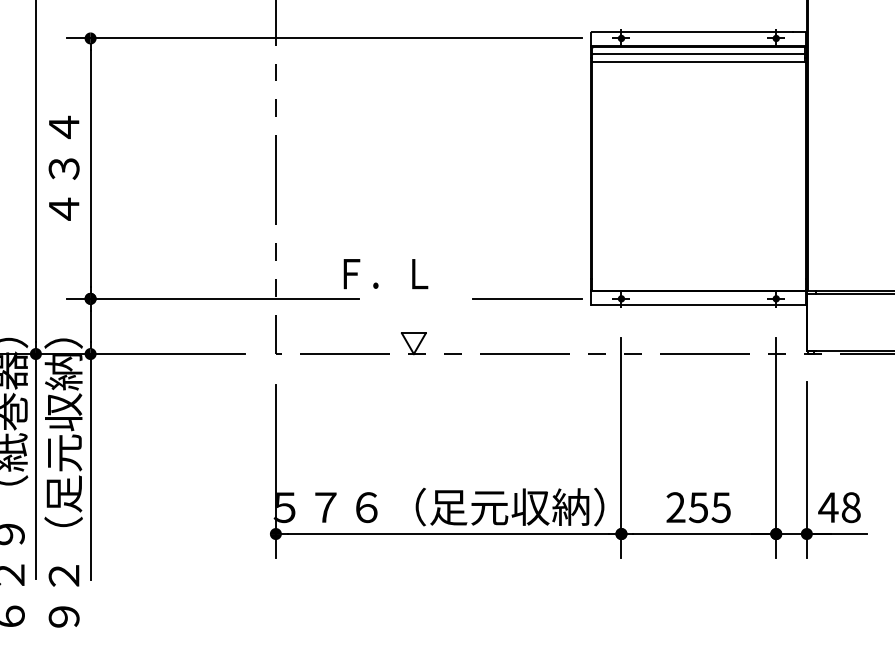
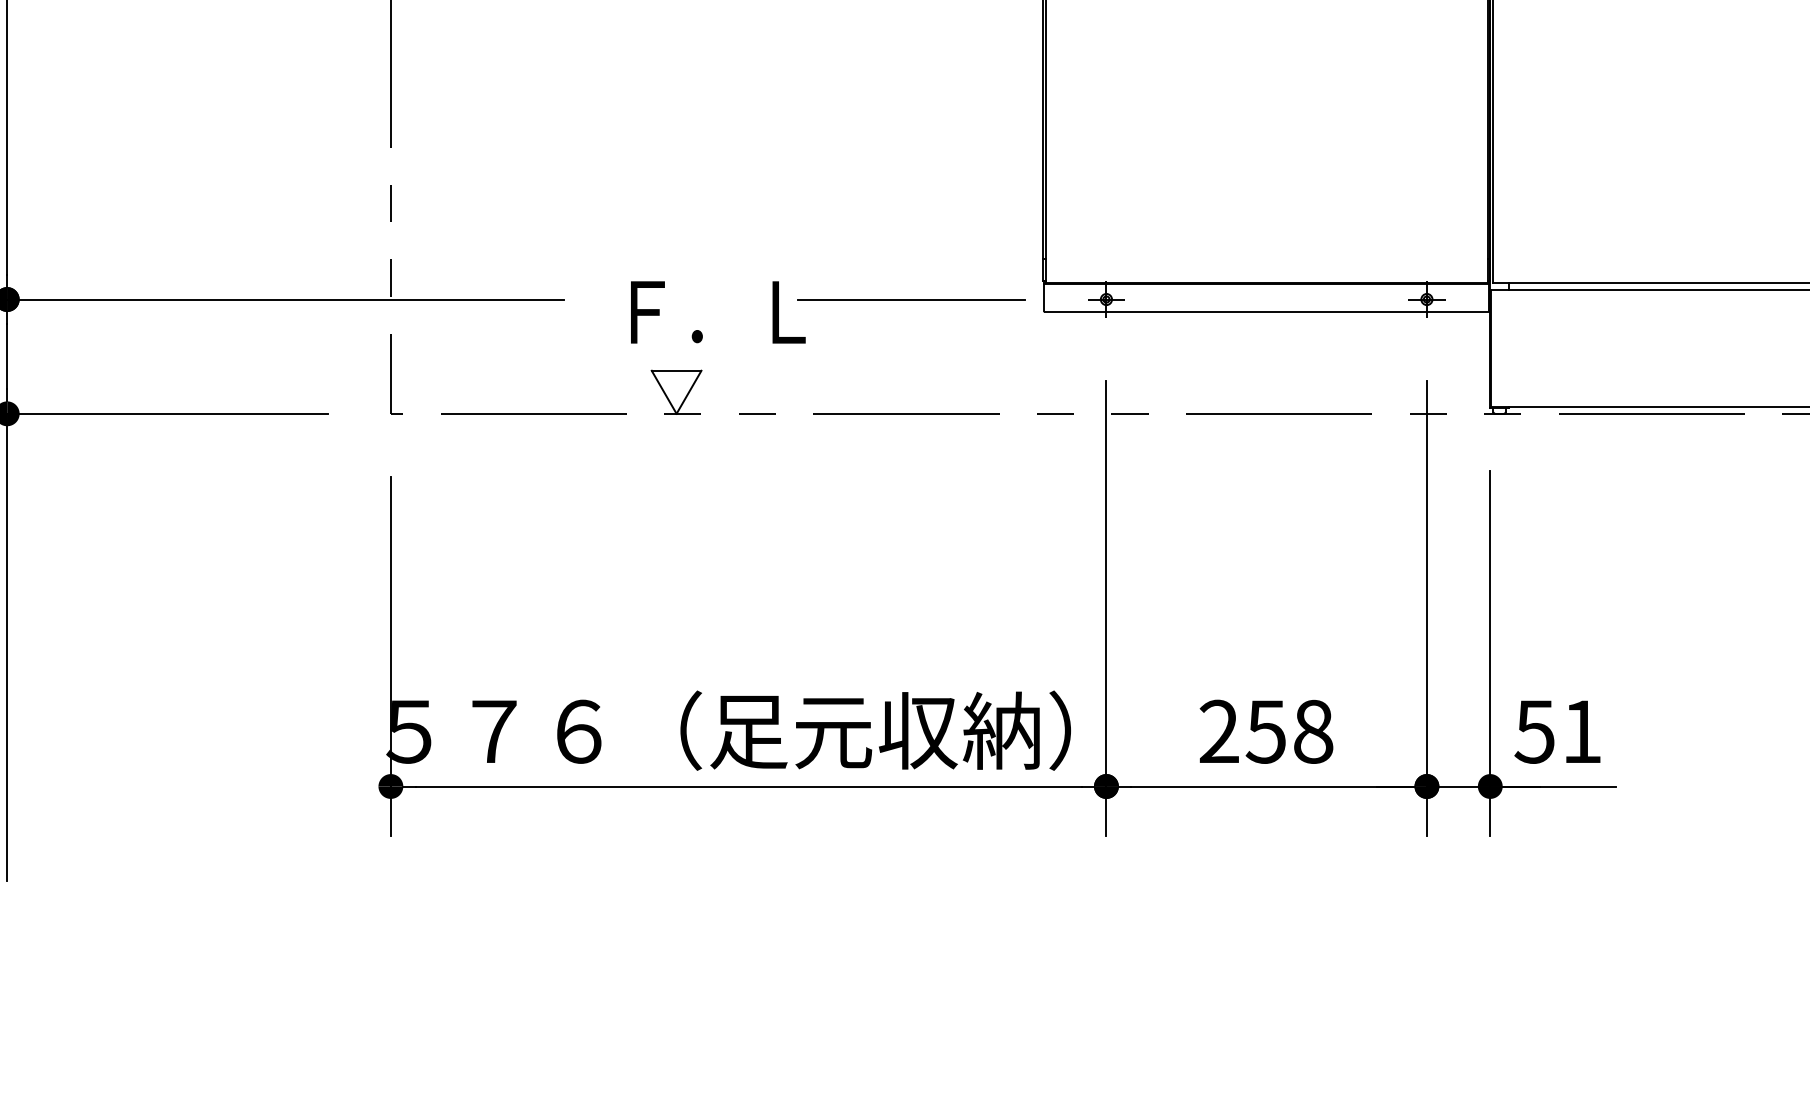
text: (385, 274) -> (717, 313), moved
text: (720, 507) -> (1311, 731), 255 -> 258
text: (839, 507) -> (1557, 731), 48 -> 51

